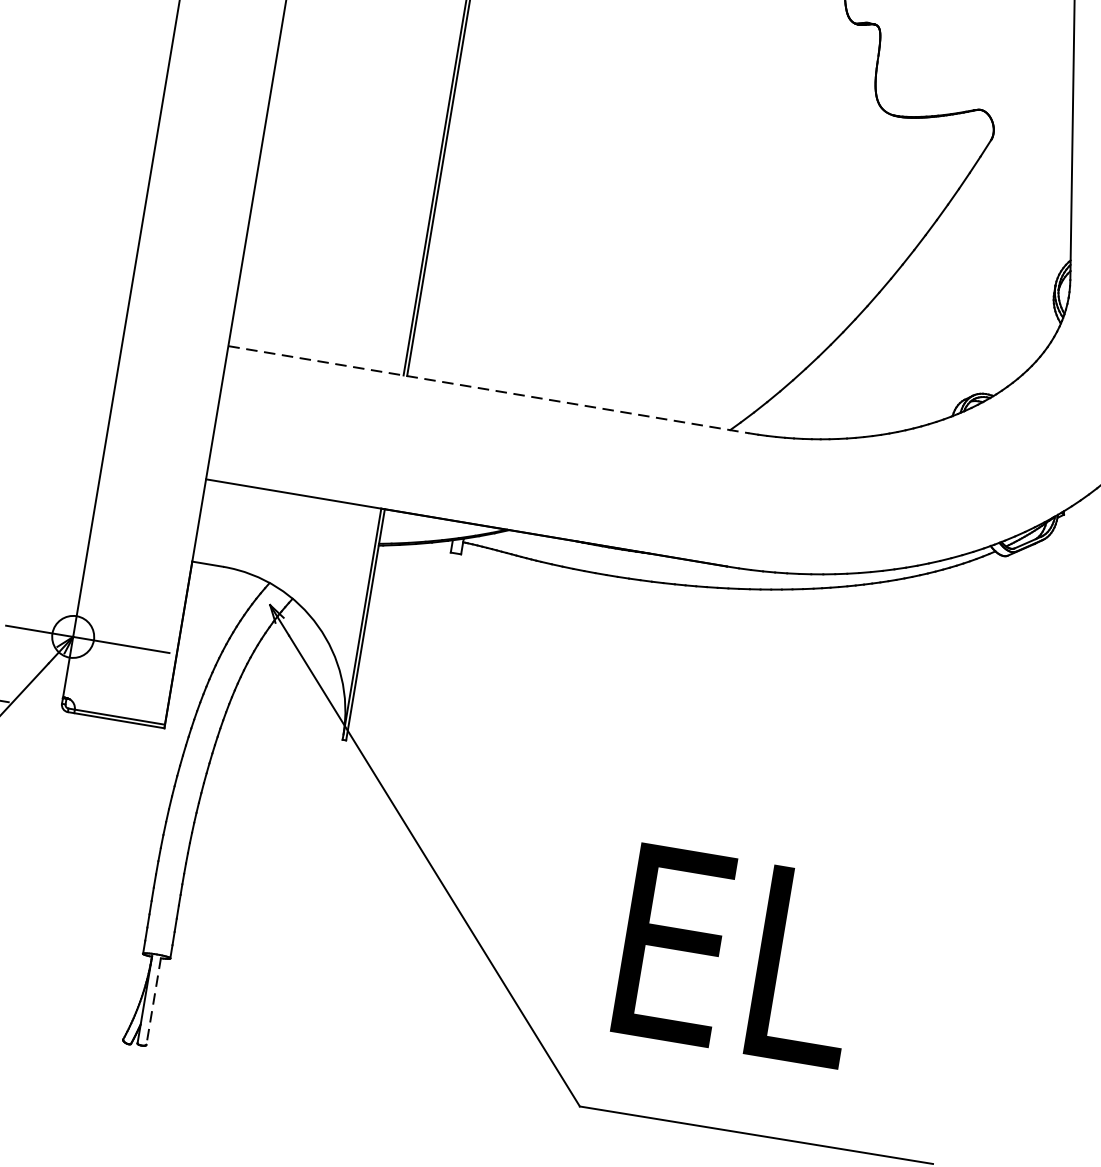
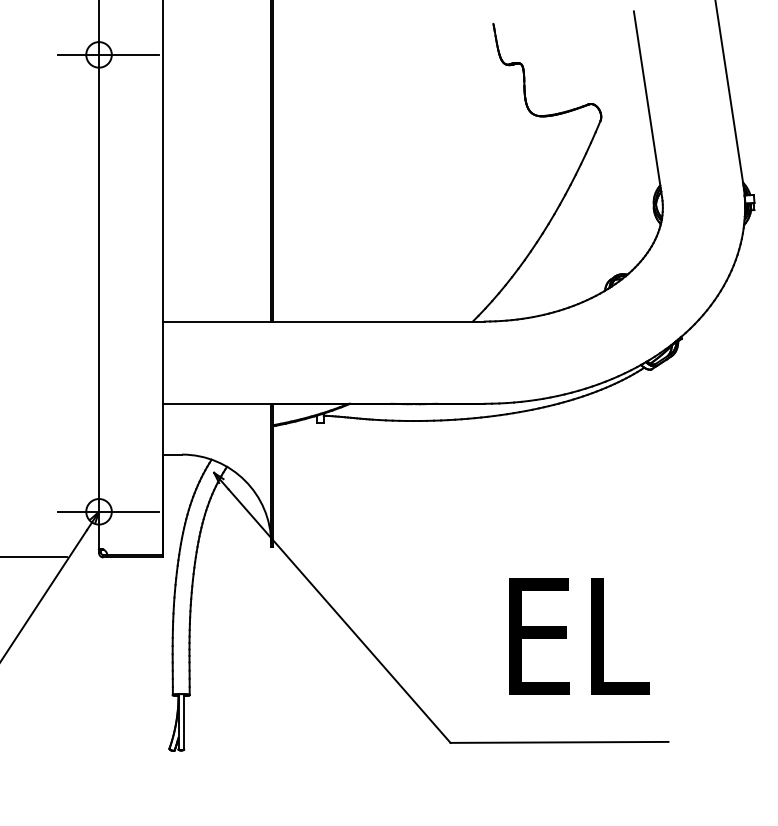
line: (488, 389) -> (323, 321), dashed -> solid
text: (739, 956) -> (579, 636), moved
line: (154, 1001) -> (184, 722), dashed -> solid

